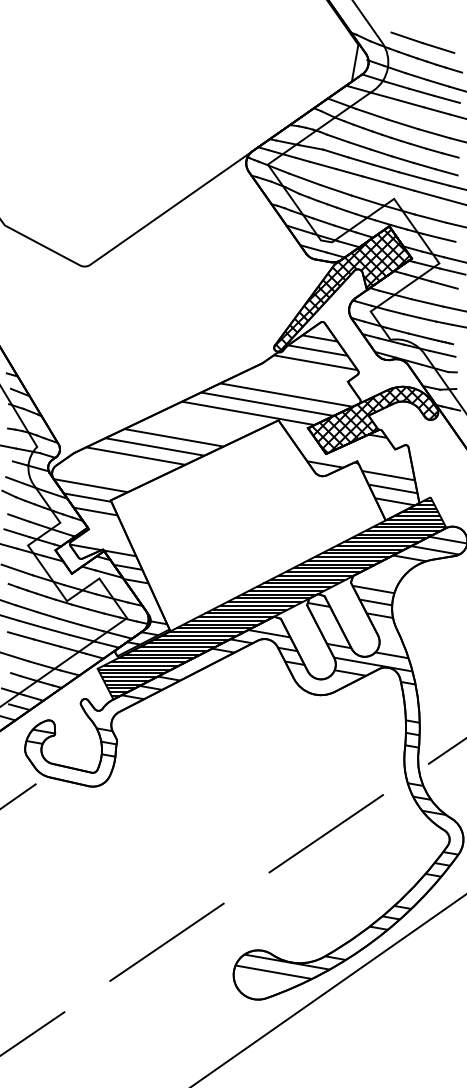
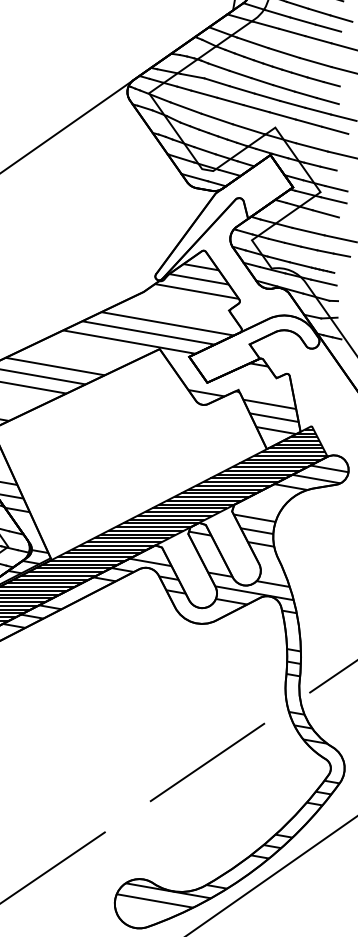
hatch: (341, 289) -> (222, 218), removed
hatch: (373, 419) -> (254, 348), removed

